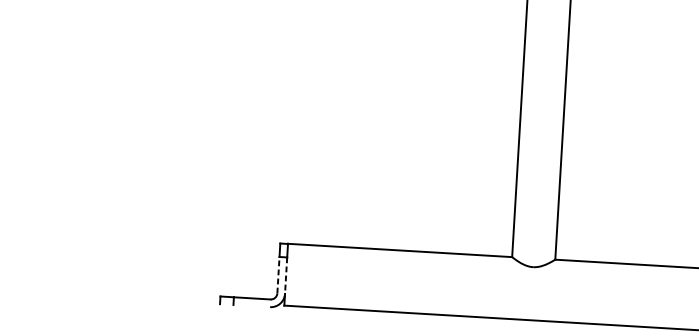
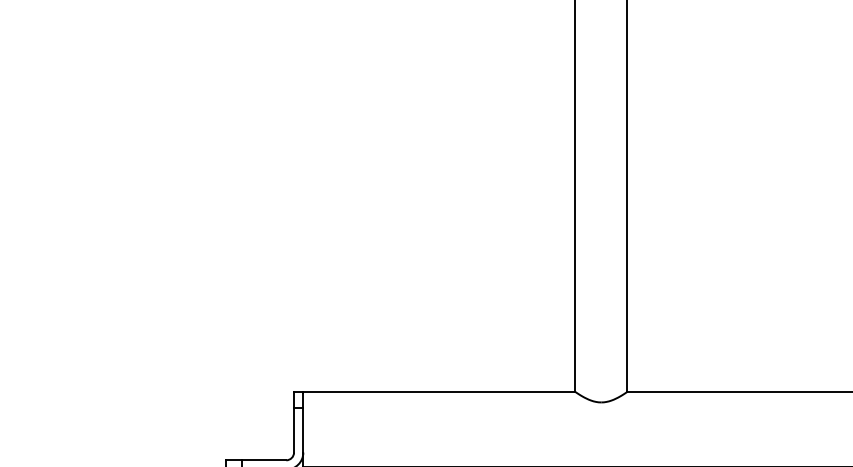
line: (278, 274) -> (294, 429), dashed -> solid
line: (286, 275) -> (303, 430), dashed -> solid

